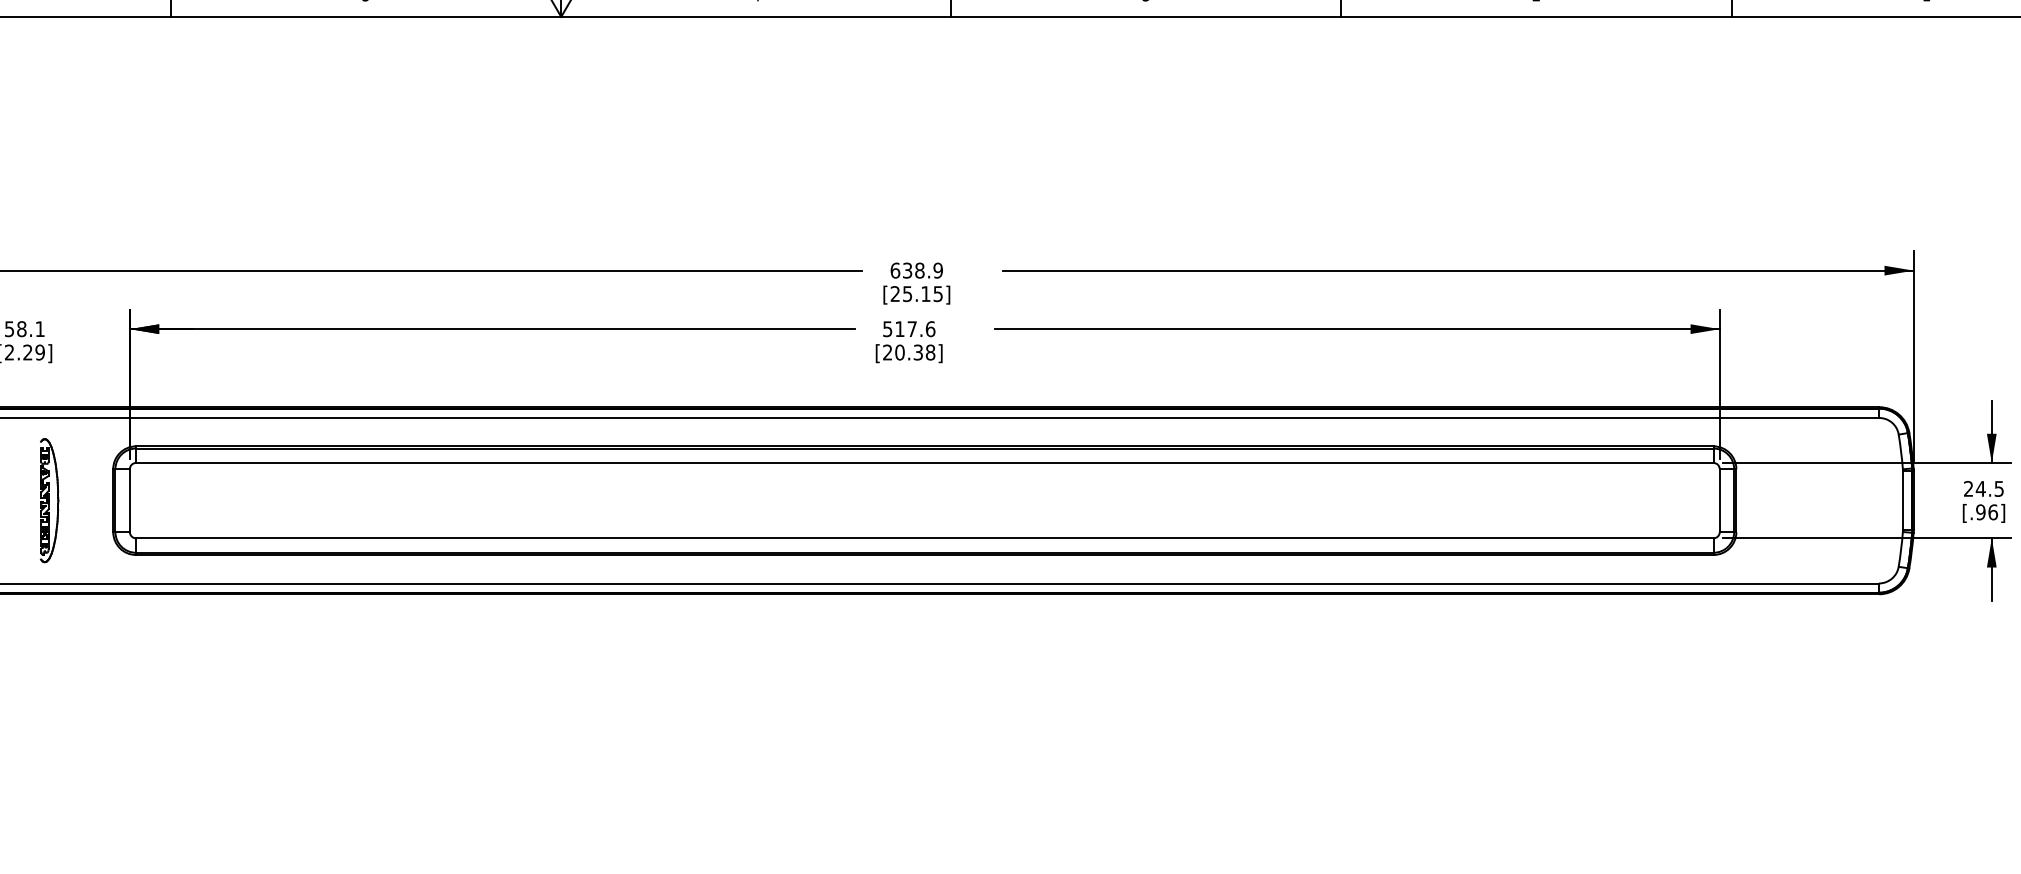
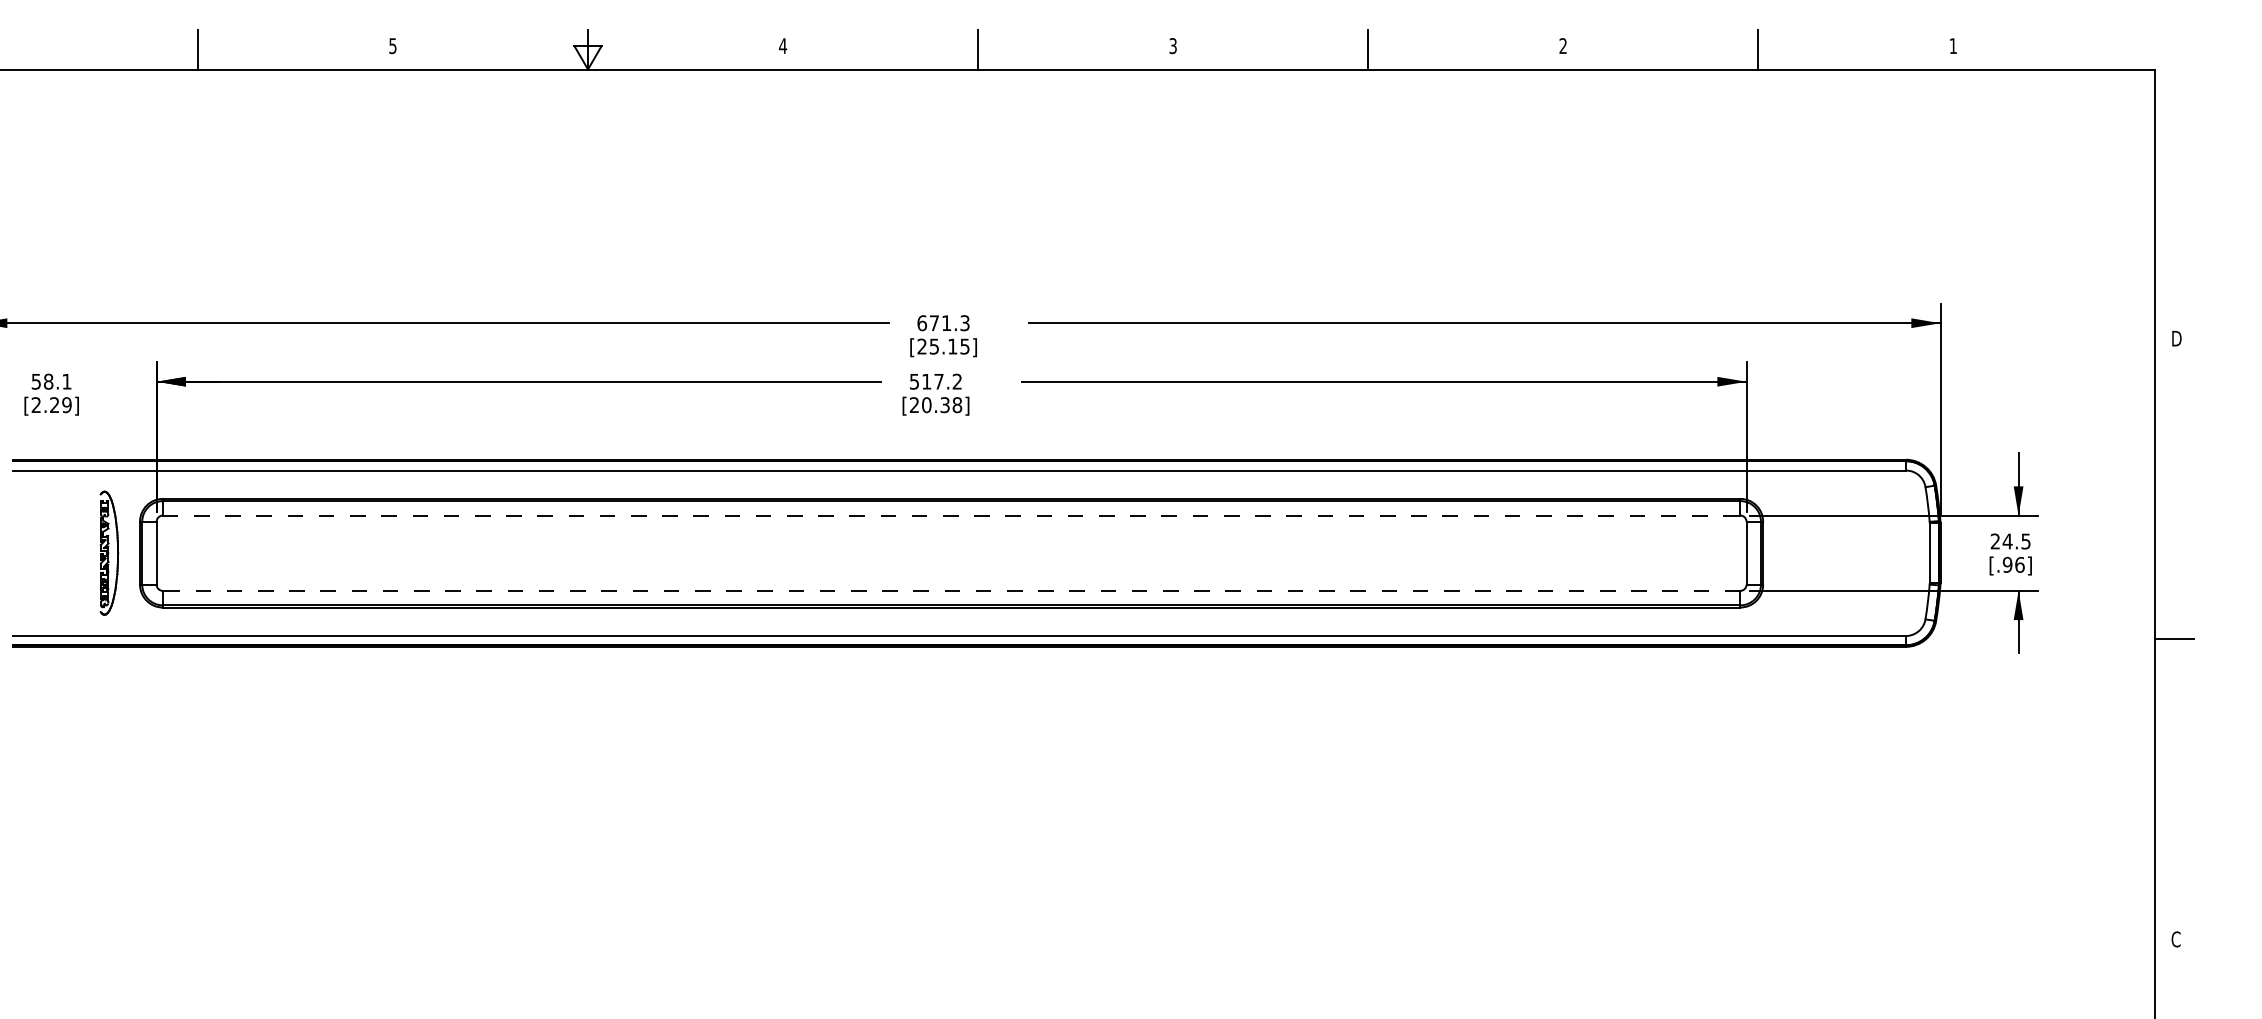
text: (922, 270) -> (949, 323), 638.9 -> 671.3
text: (930, 328) -> (957, 381), 517.6 -> 517.2
line: (924, 462) -> (951, 515), solid -> dashed
part: (49, 499) -> (109, 552), moved
line: (924, 537) -> (951, 590), solid -> dashed

